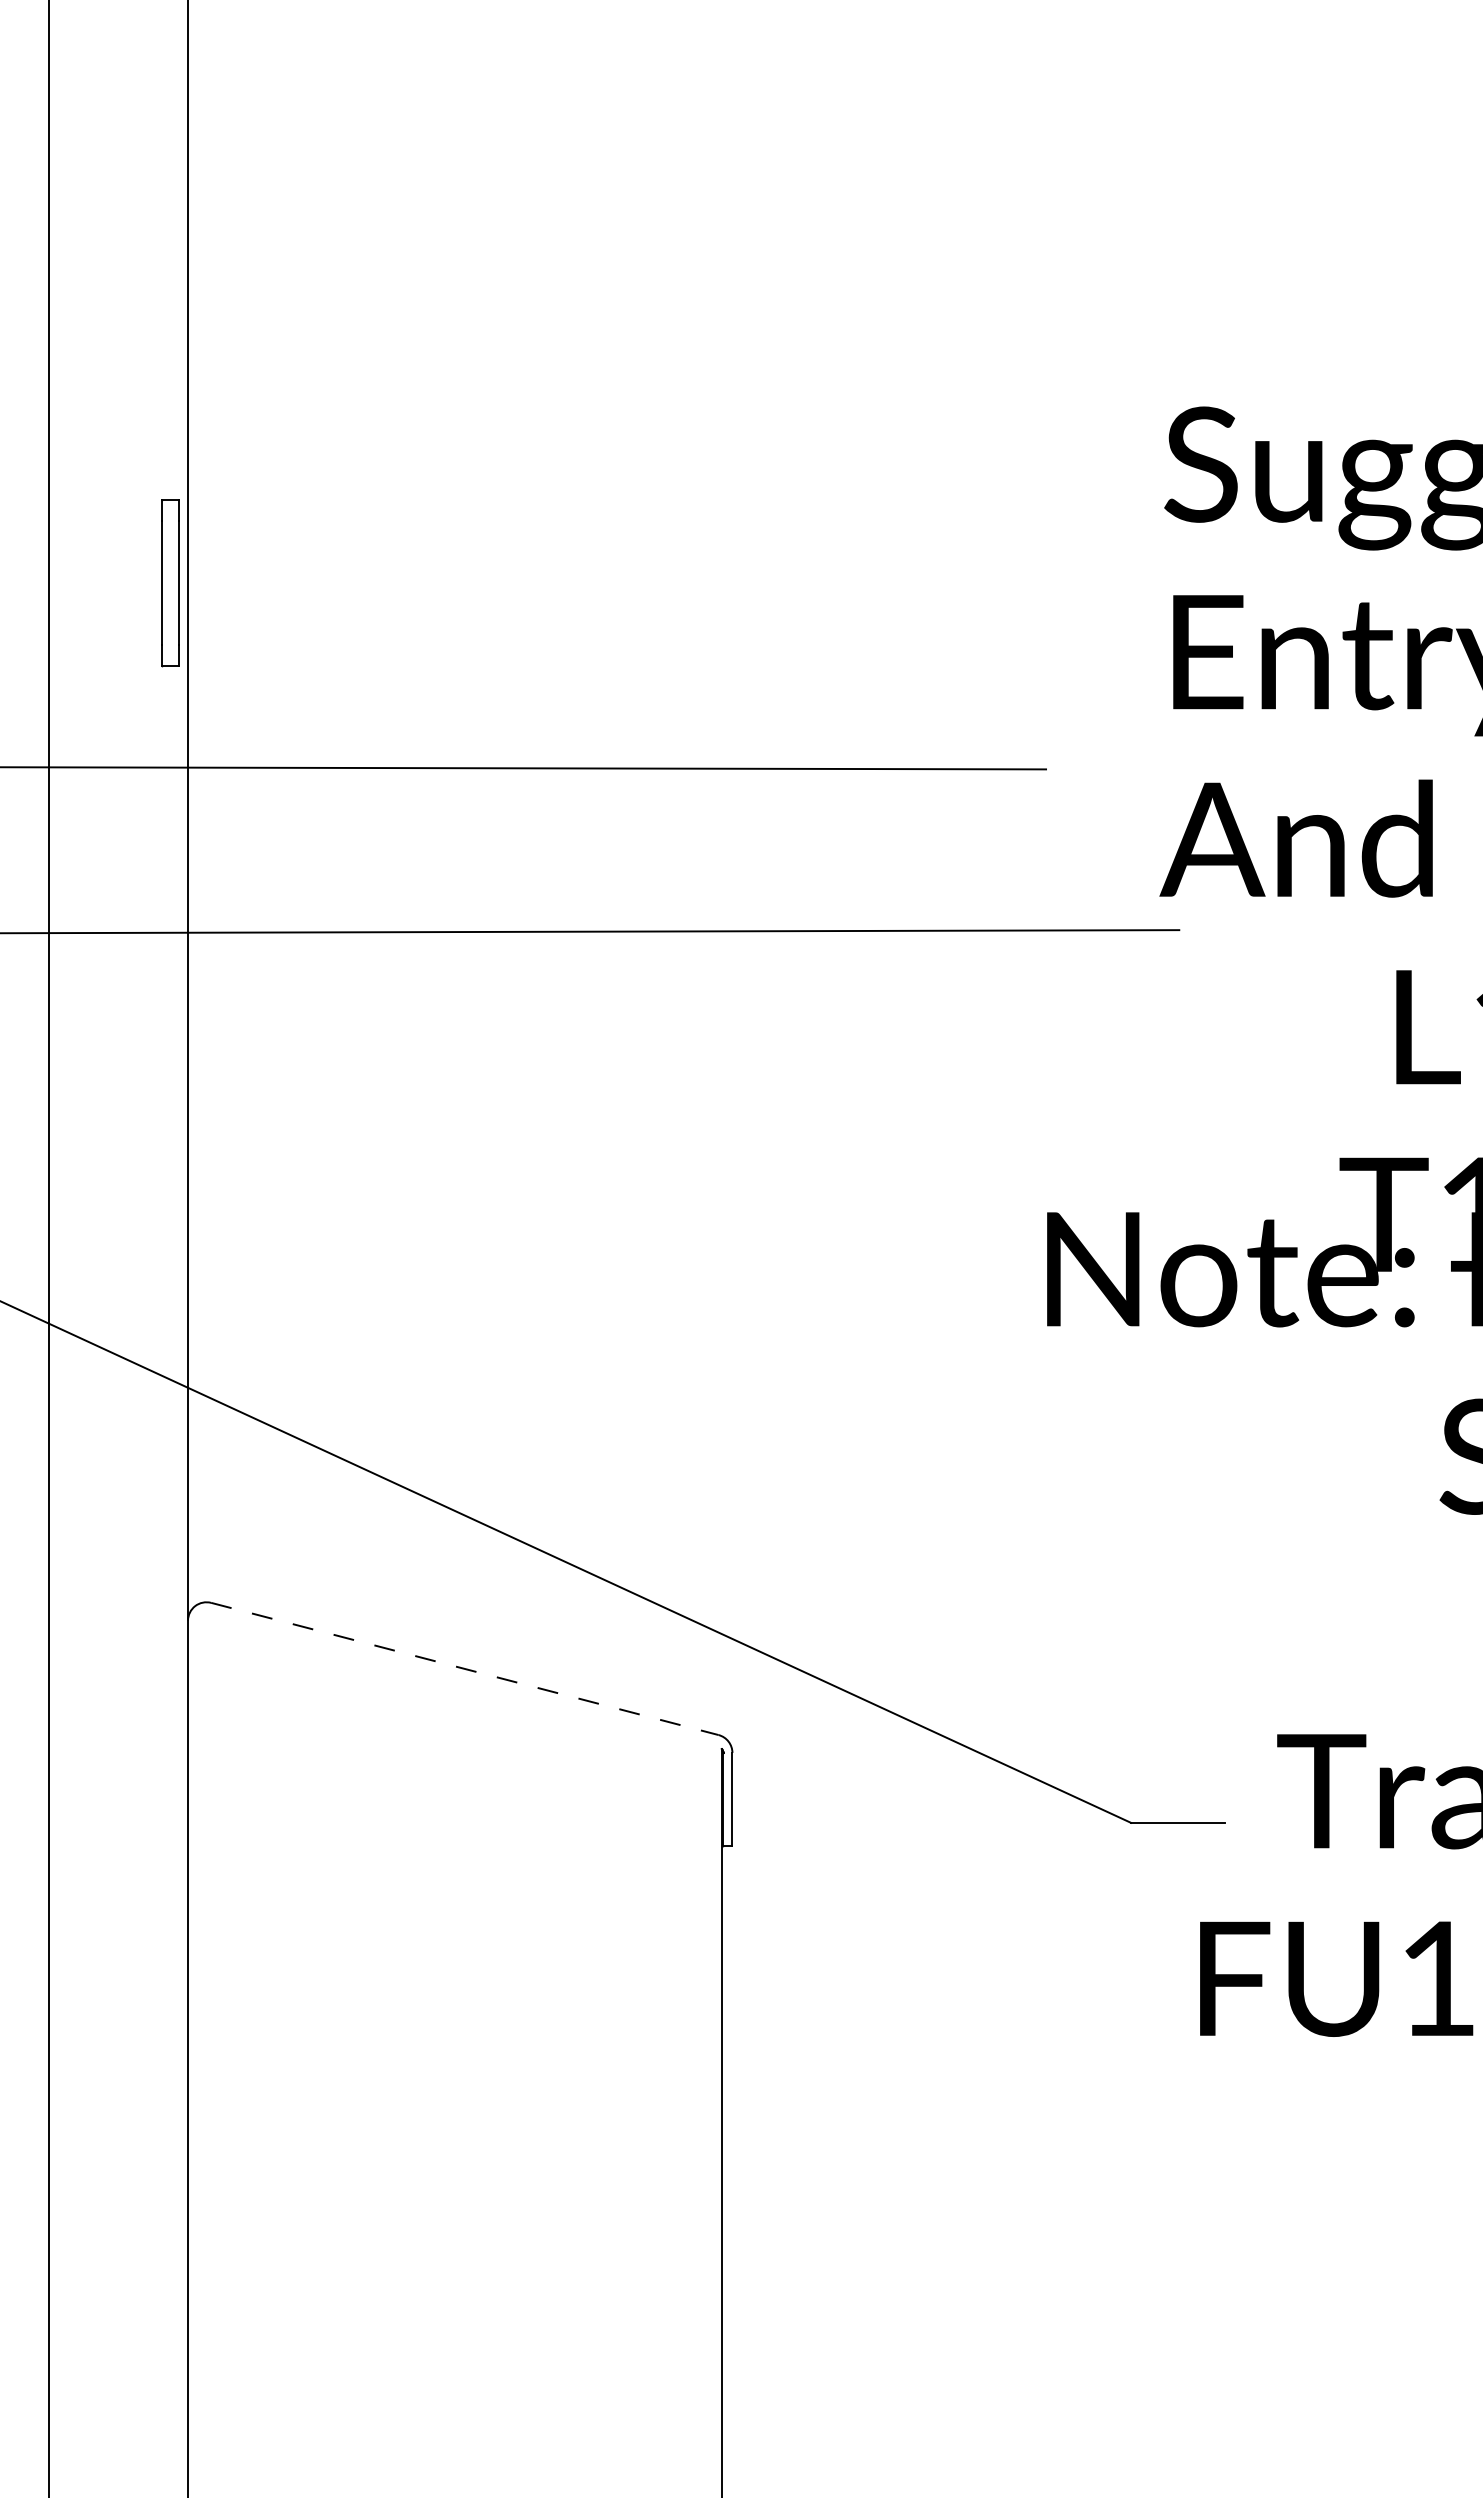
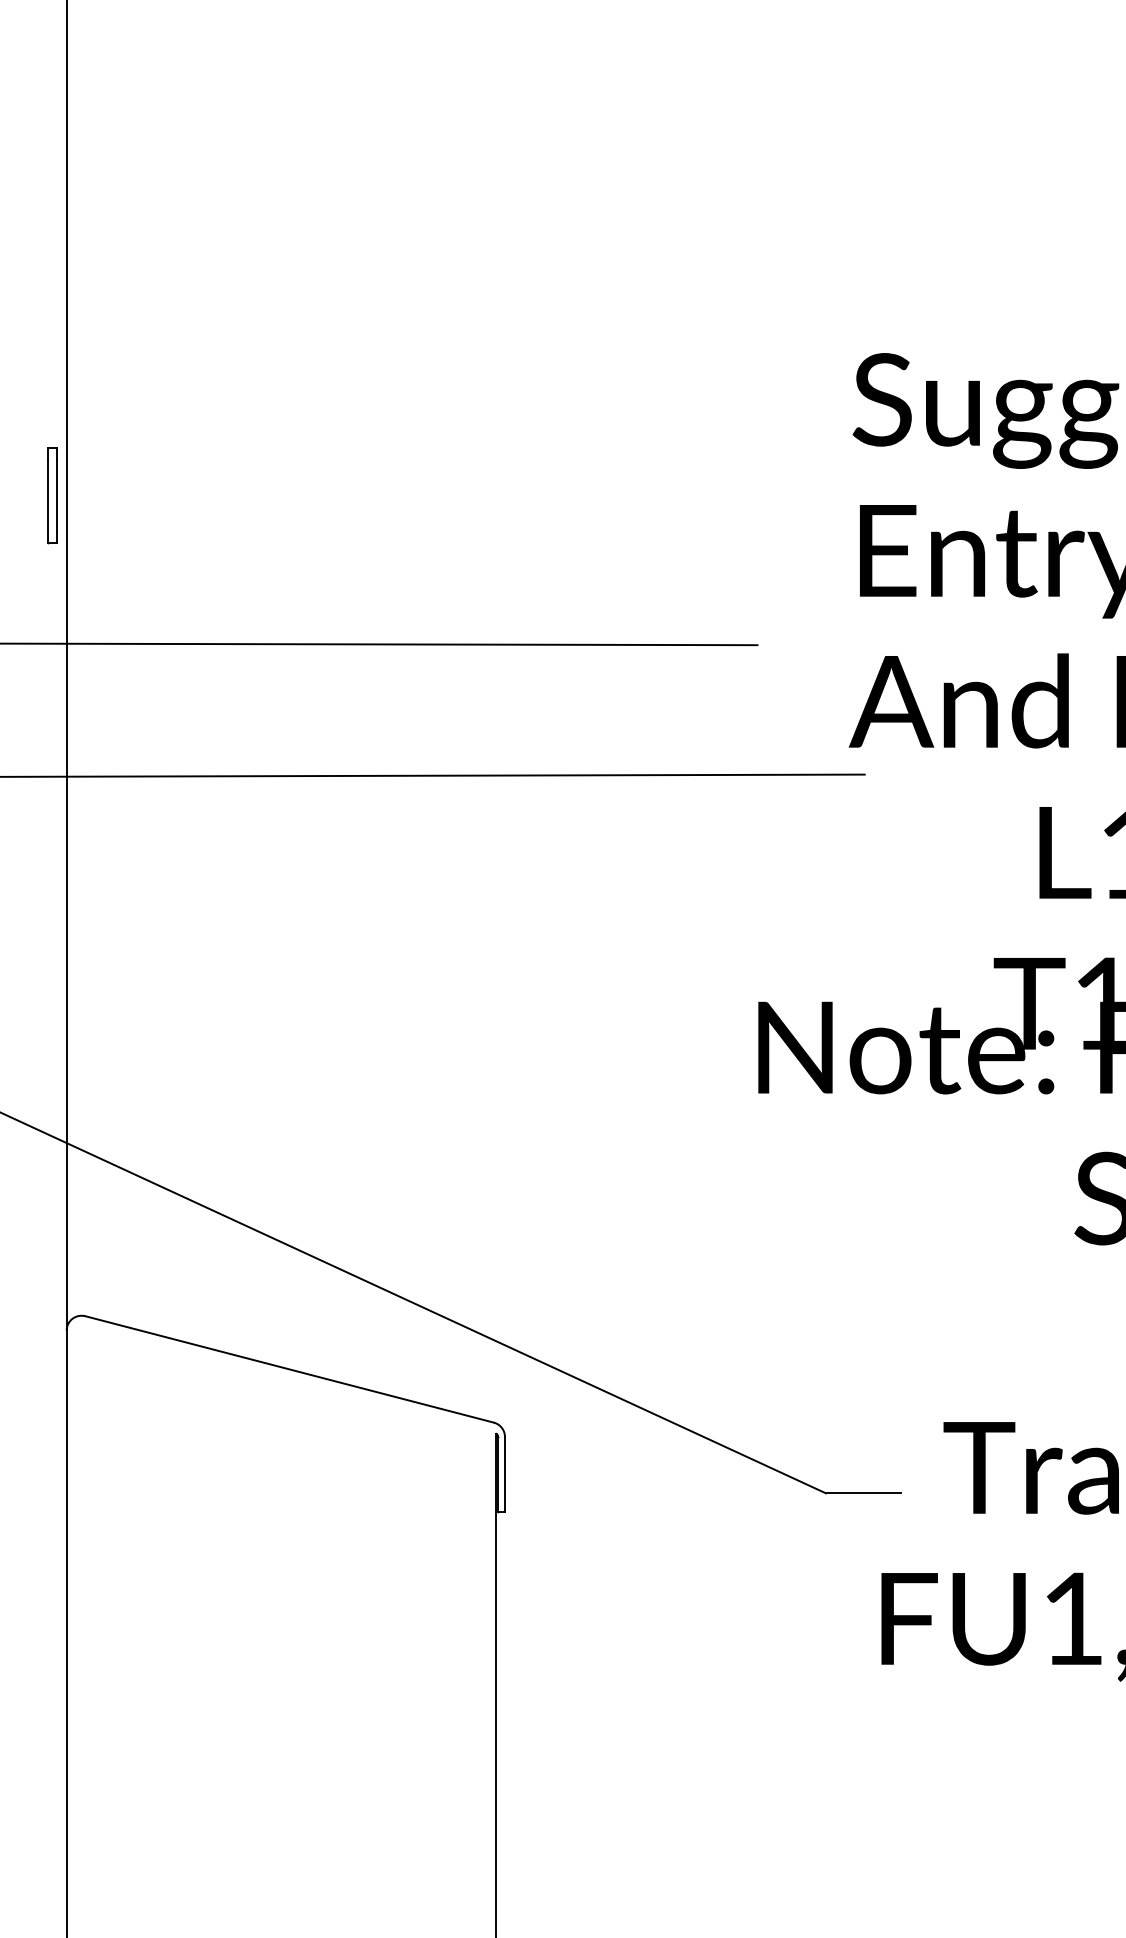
part: (169, 583) -> (51, 495), size x0.71
line: (465, 1669) -> (290, 1369), dashed -> solid

